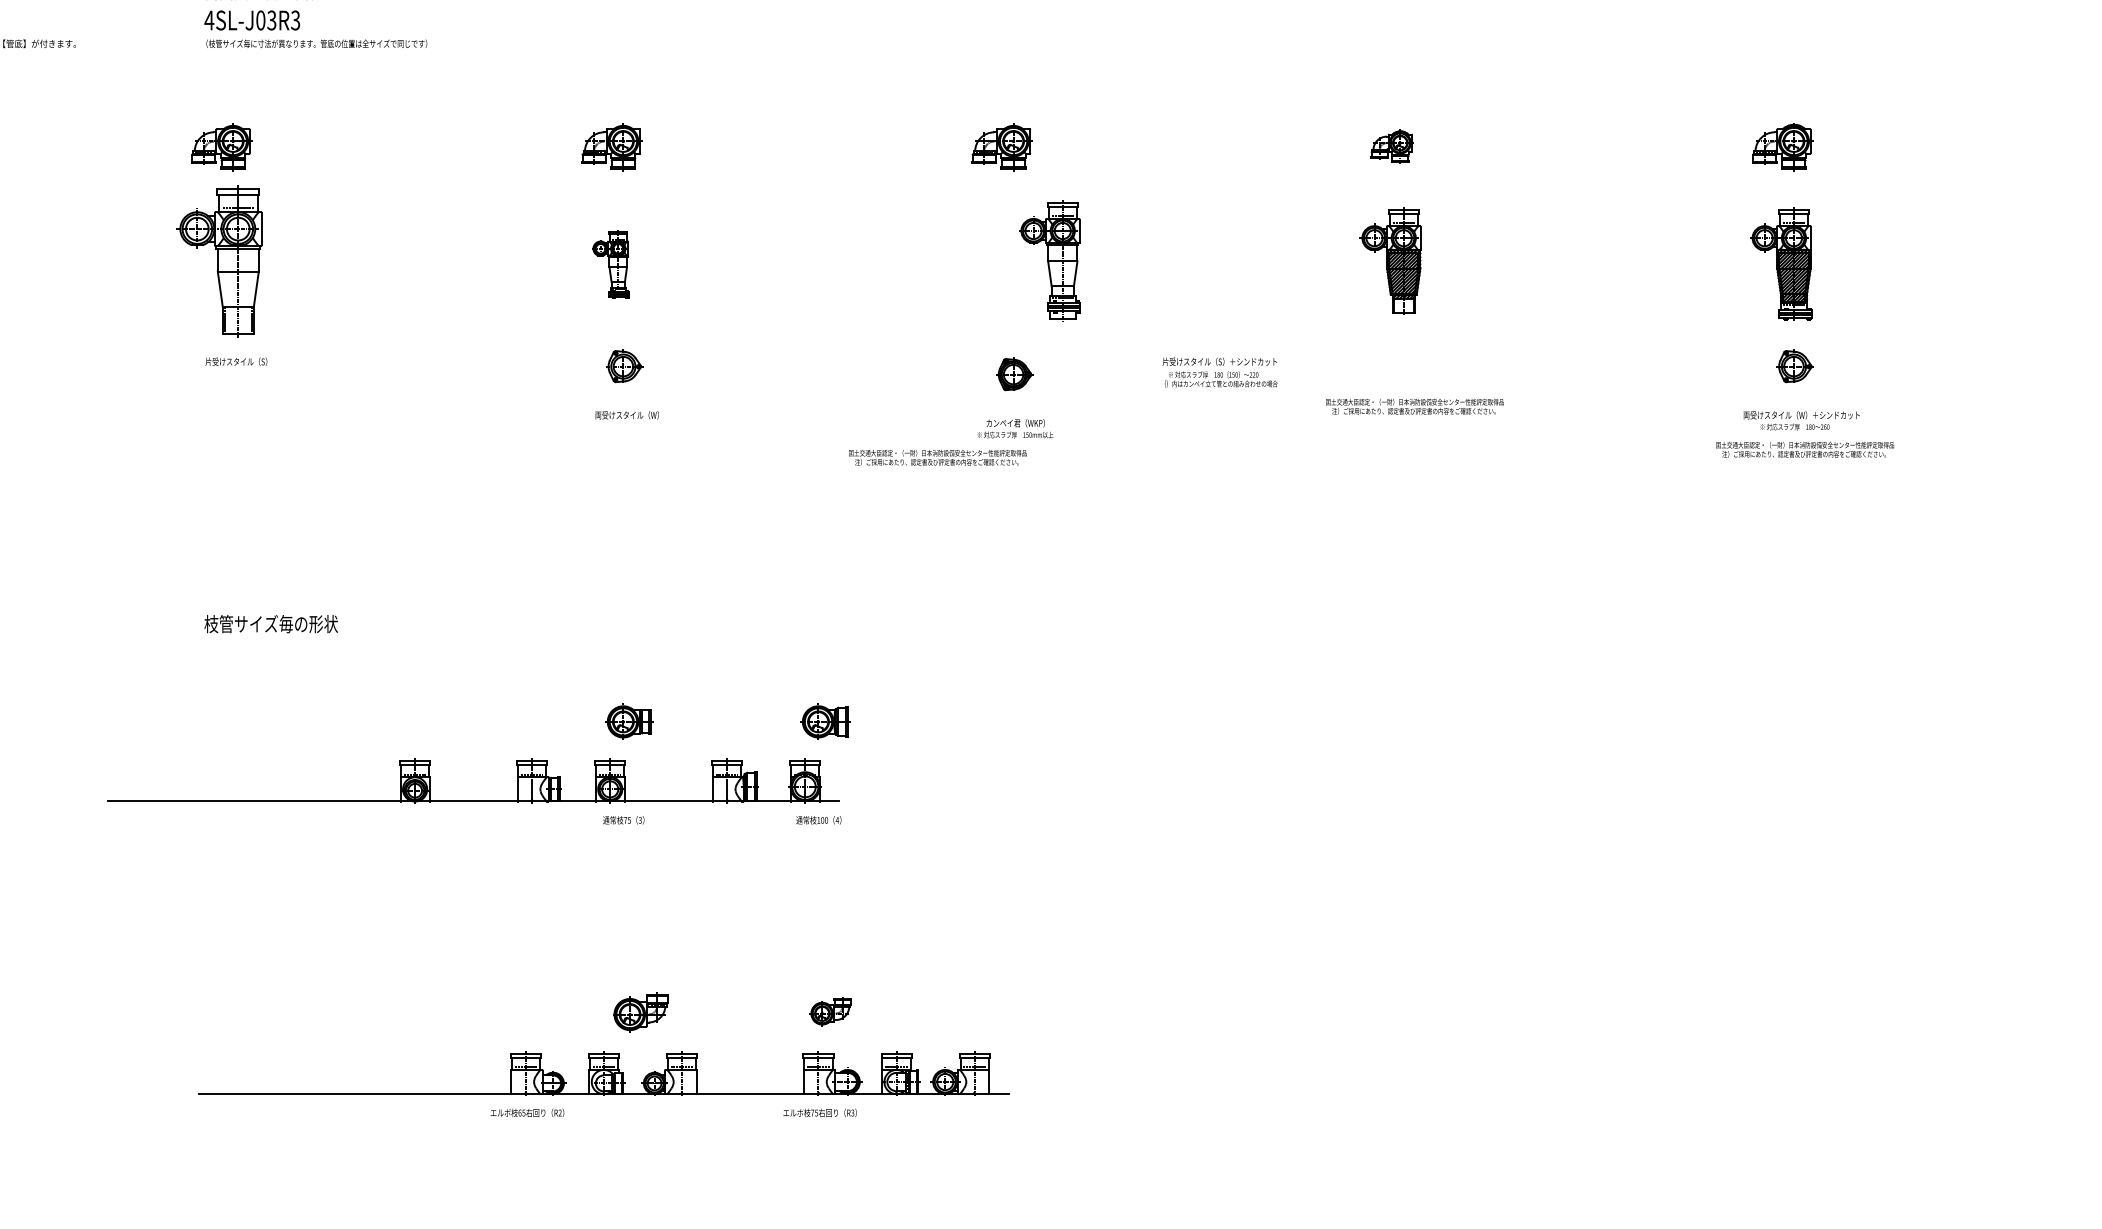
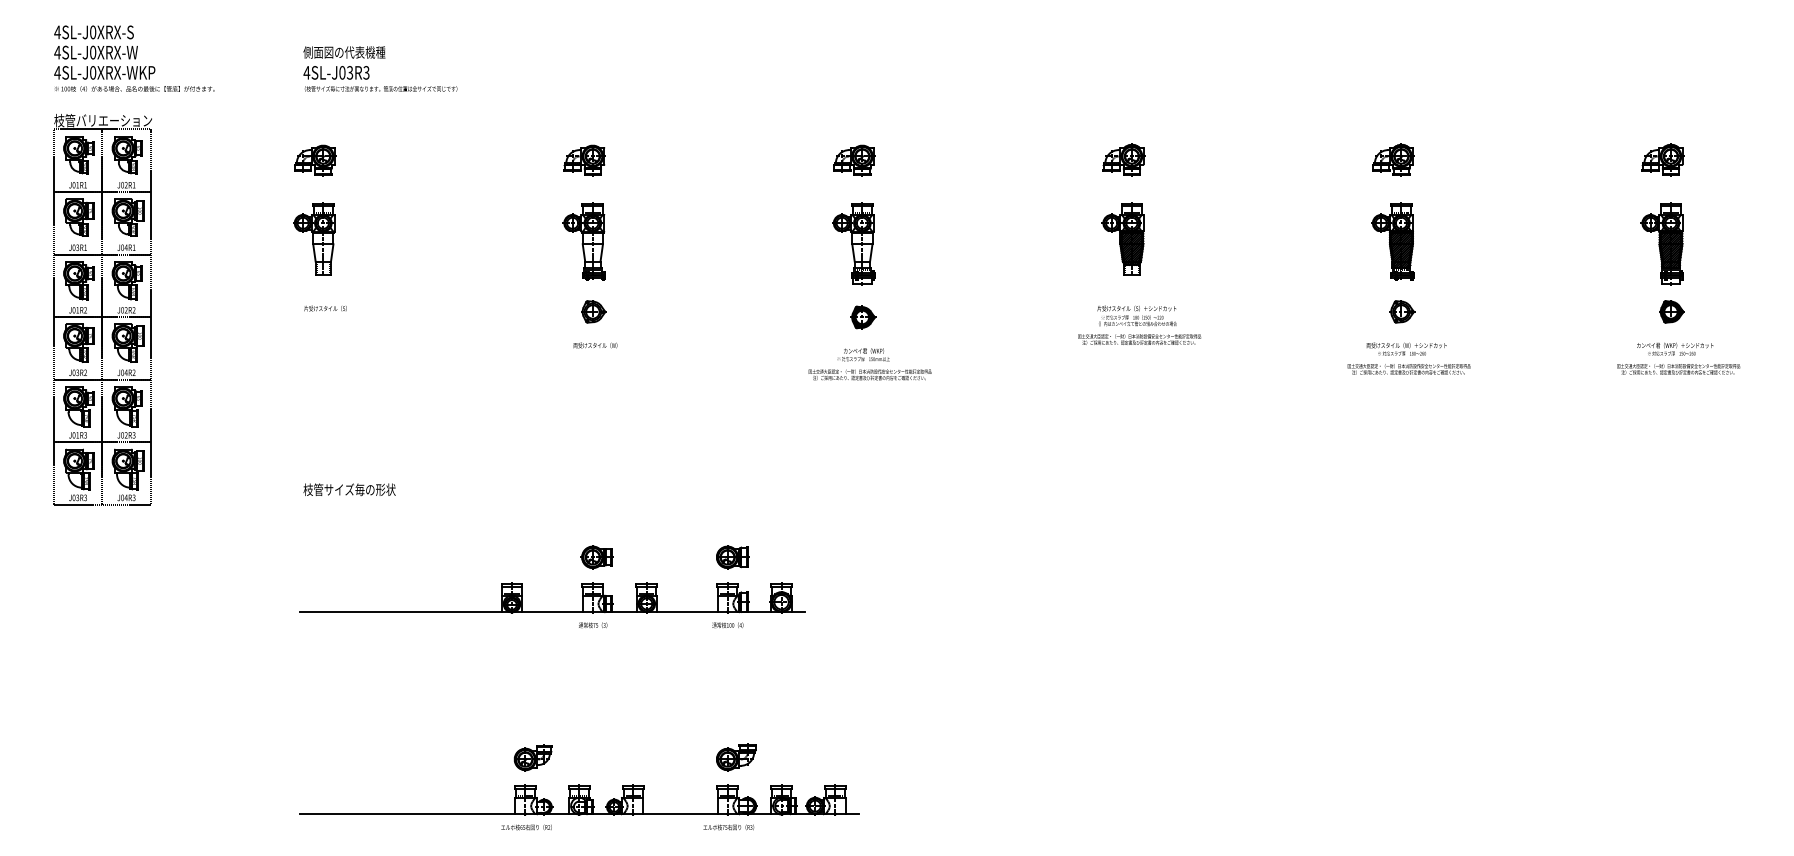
part: (1391, 145) -> (1123, 159), size x1.43
part: (220, 260) -> (314, 238), size x0.71
part: (1049, 260) -> (853, 243), moved
part: (609, 264) -> (583, 241), size x1.67
text: (1219, 371) -> (1136, 315), moved
text: (937, 457) -> (869, 374), moved
part: (473, 800) -> (552, 611), moved
part: (640, 1011) -> (532, 757), moved
part: (831, 1011) -> (736, 757), size x1.43

